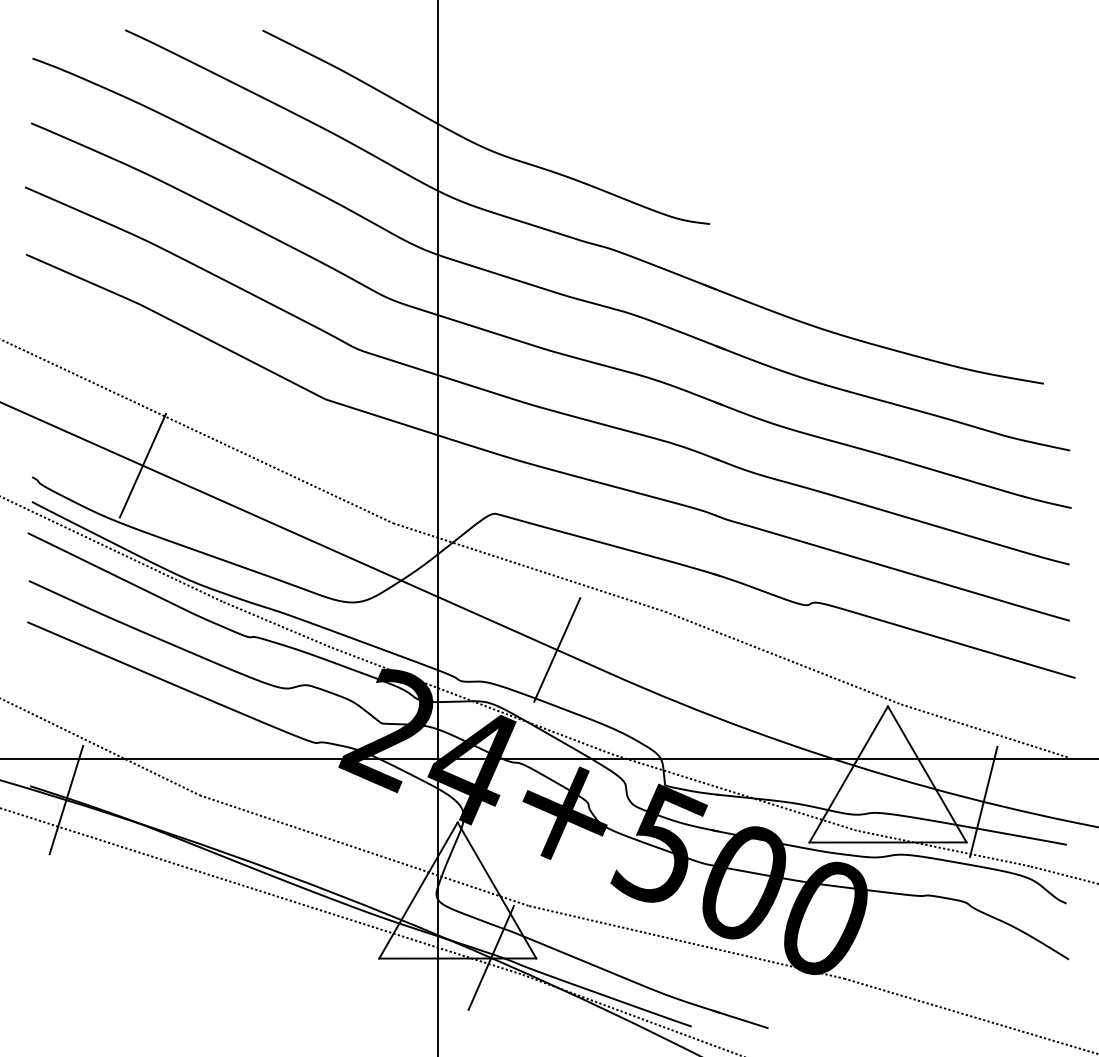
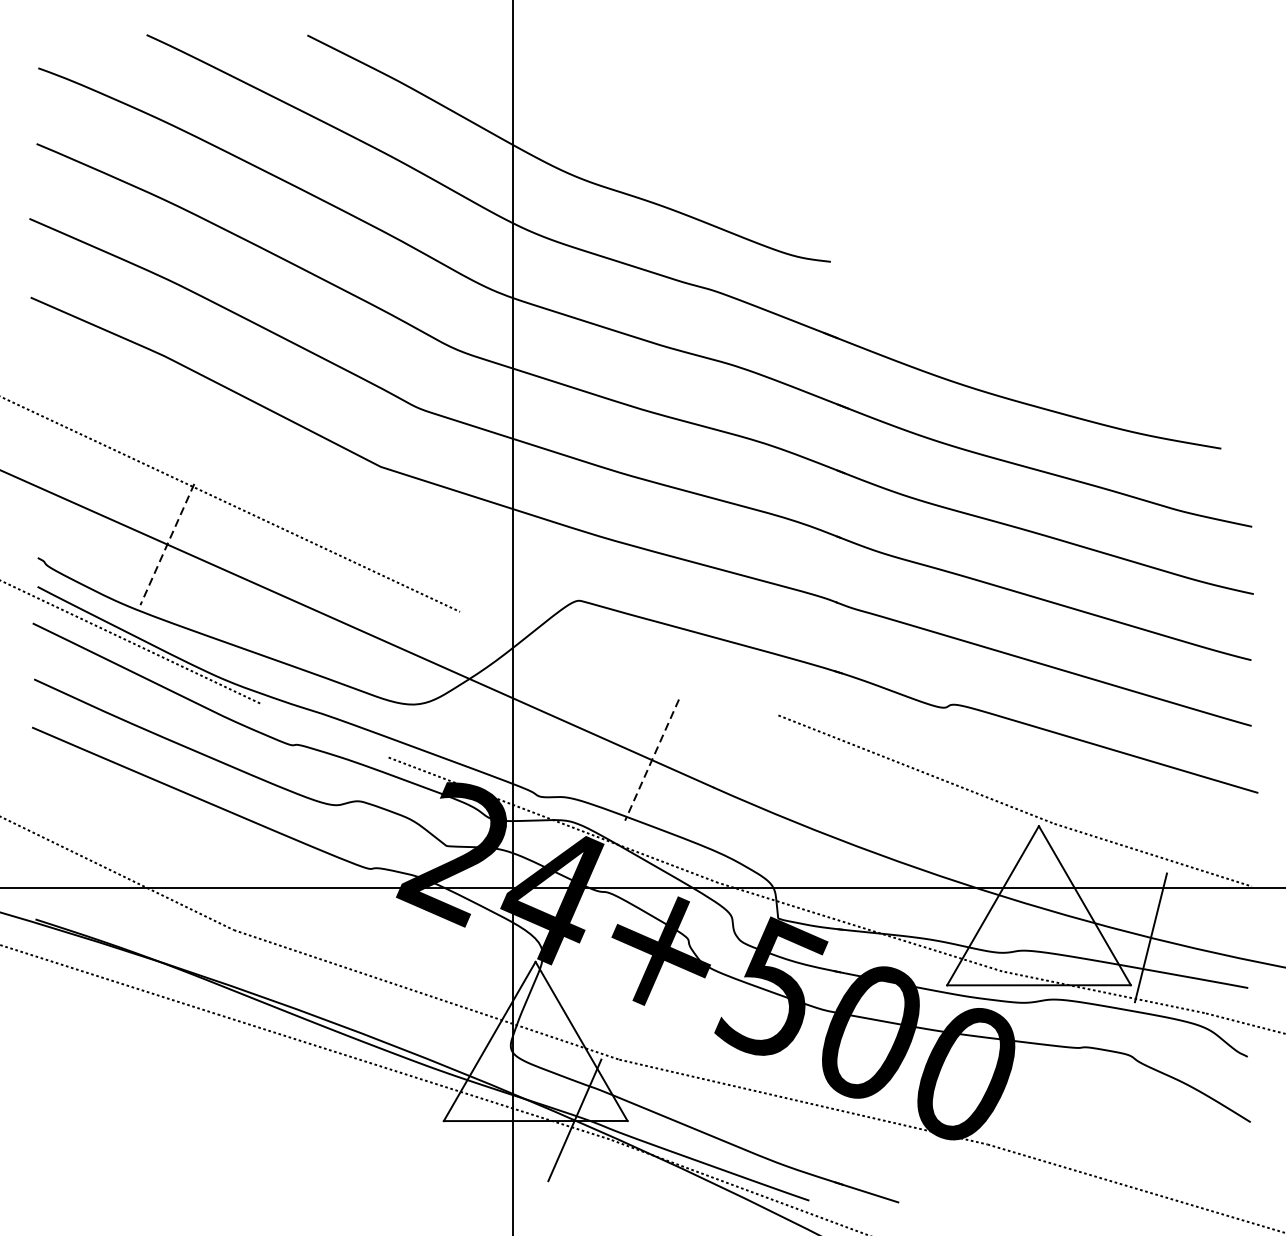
line: (142, 465) -> (166, 544), solid -> dashed
line: (529, 567) -> (619, 663), removed
line: (276, 624) -> (323, 730), removed
line: (557, 649) -> (652, 759), solid -> dashed
line: (66, 799) -> (77, 935), removed

